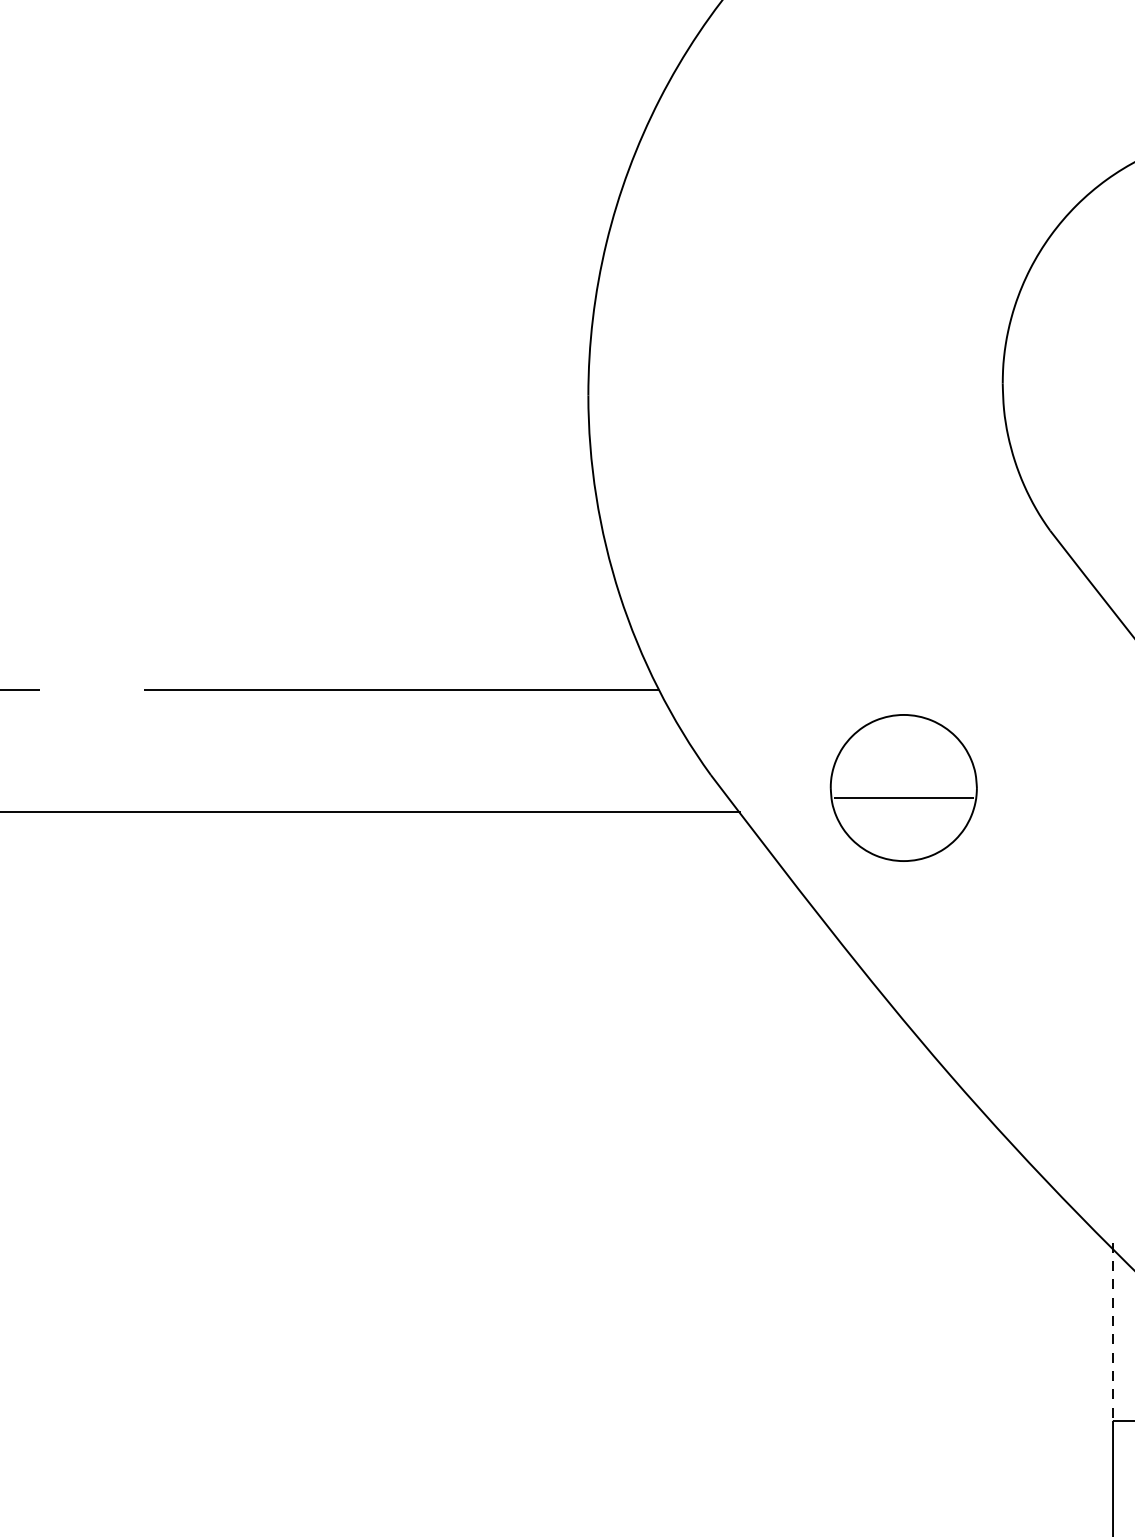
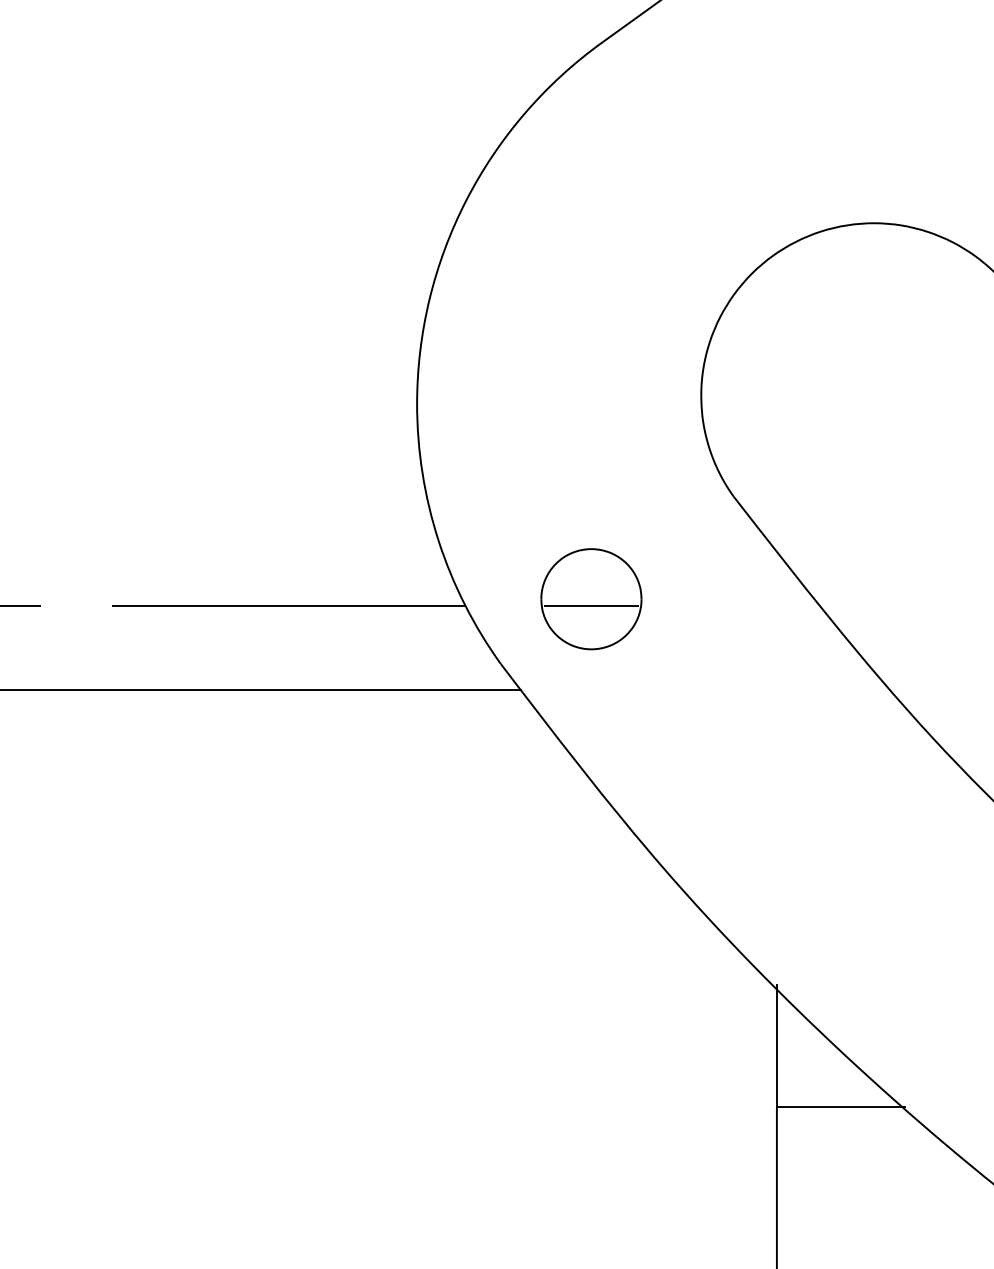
part: (903, 788) -> (591, 599), moved
line: (1112, 1332) -> (776, 1046), dashed -> solid

